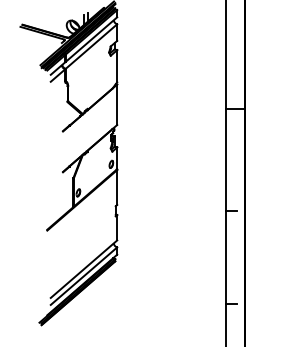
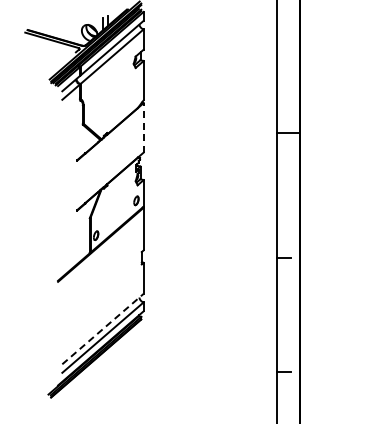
line: (117, 104) -> (143, 127), solid -> dashed
line: (83, 269) -> (102, 329), solid -> dashed

